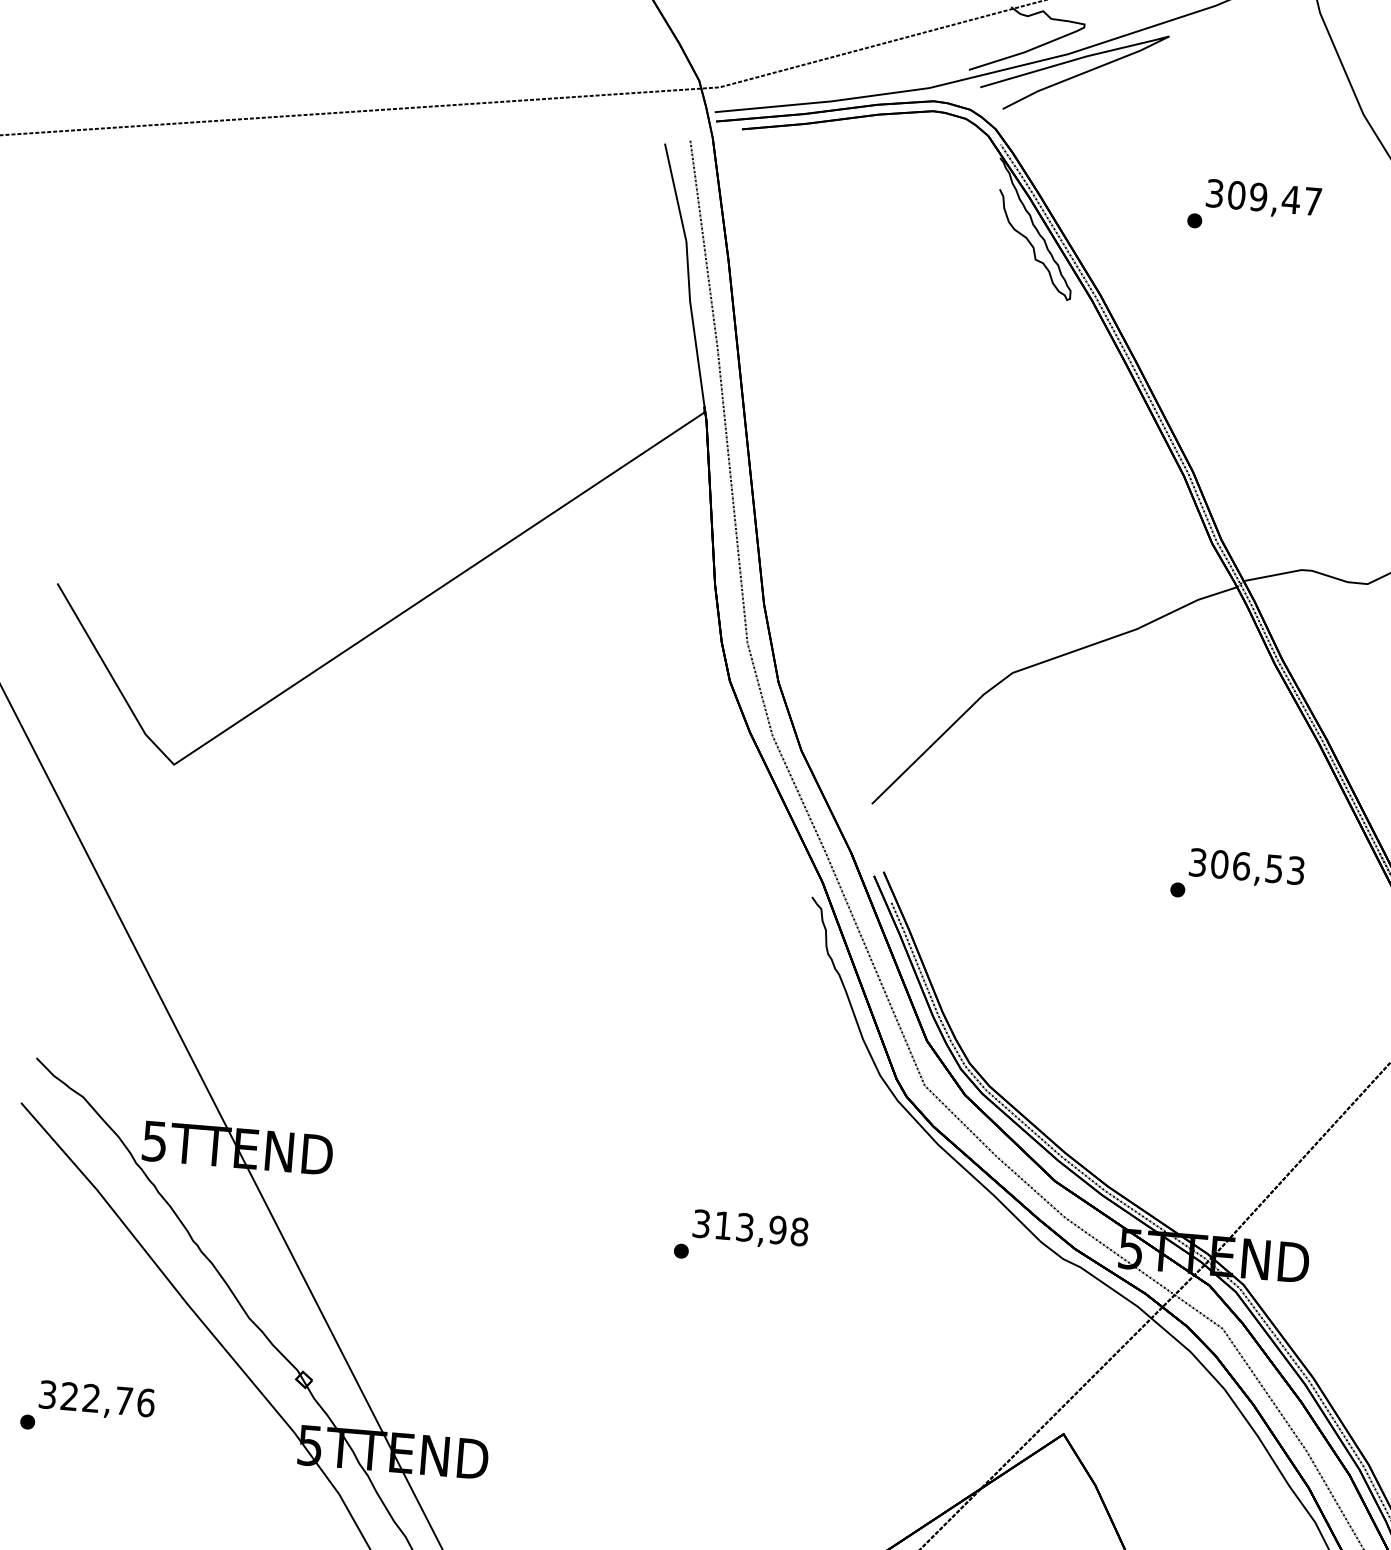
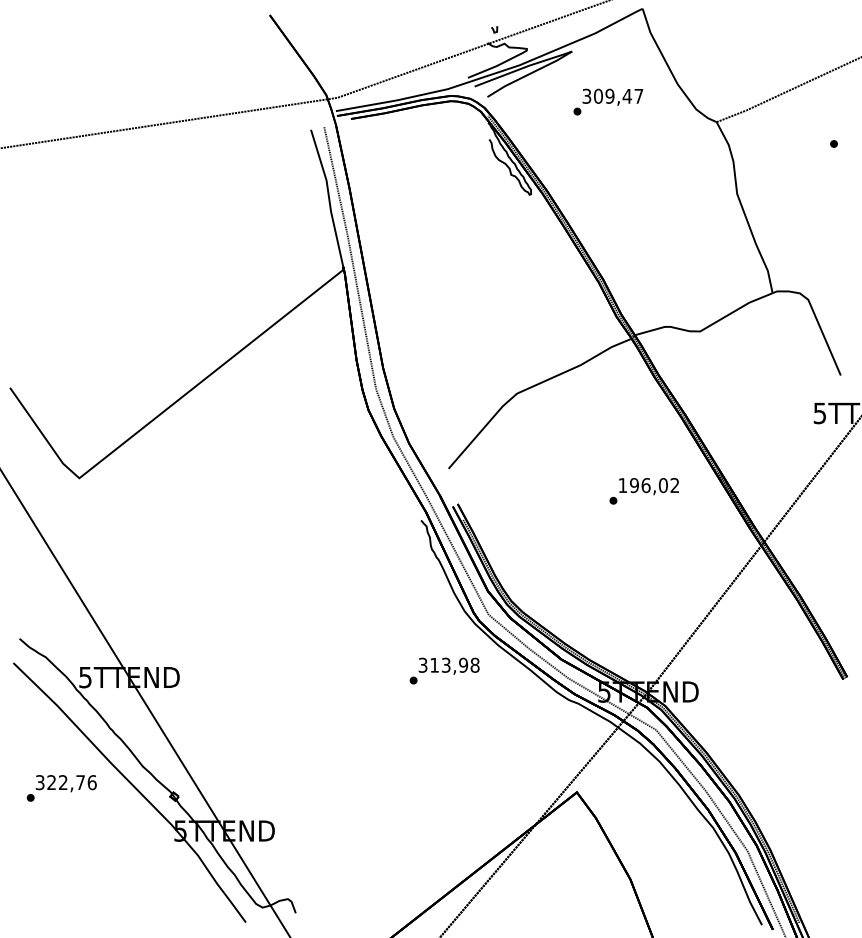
text: (1254, 206) -> (608, 101), moved
text: (1246, 866) -> (648, 485), 306,53 -> 196,02
text: (741, 1237) -> (444, 670), moved
text: (87, 1409) -> (61, 788), moved

